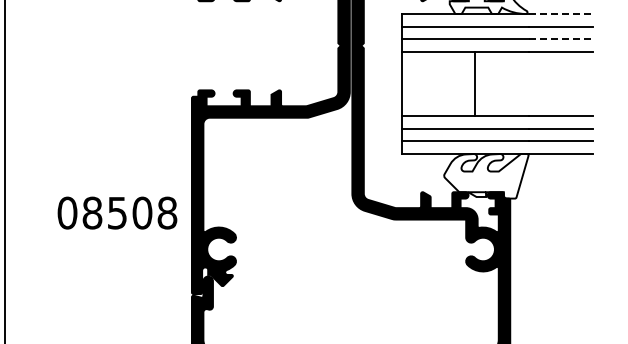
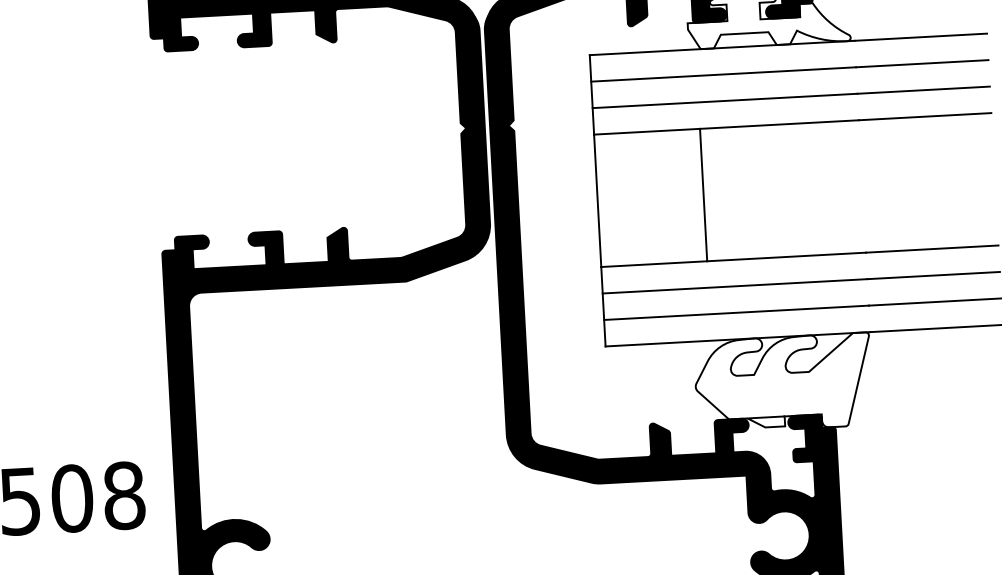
line: (561, 13) -> (921, 36), dashed -> solid
line: (561, 39) -> (924, 90), dashed -> solid
line: (474, 83) -> (702, 194), moved

